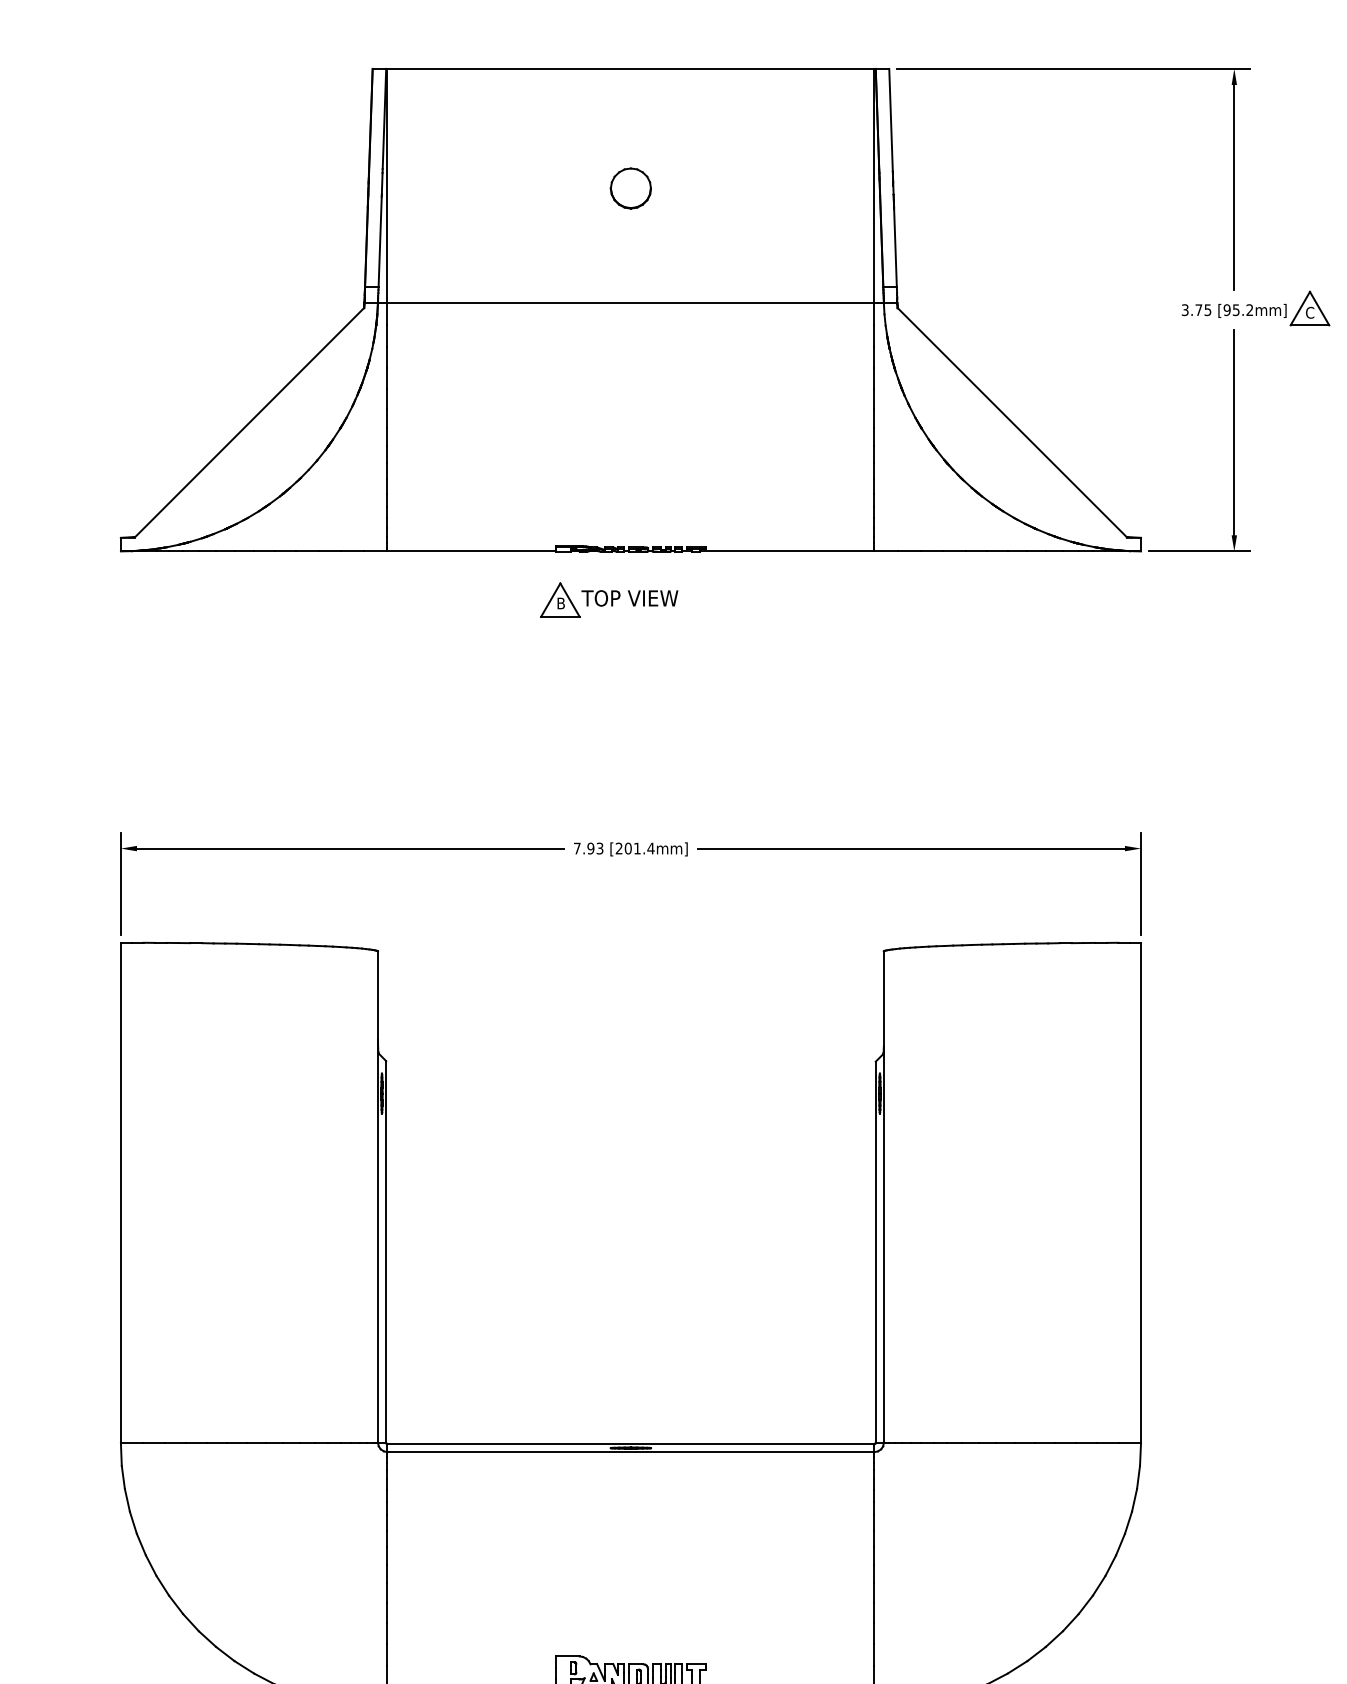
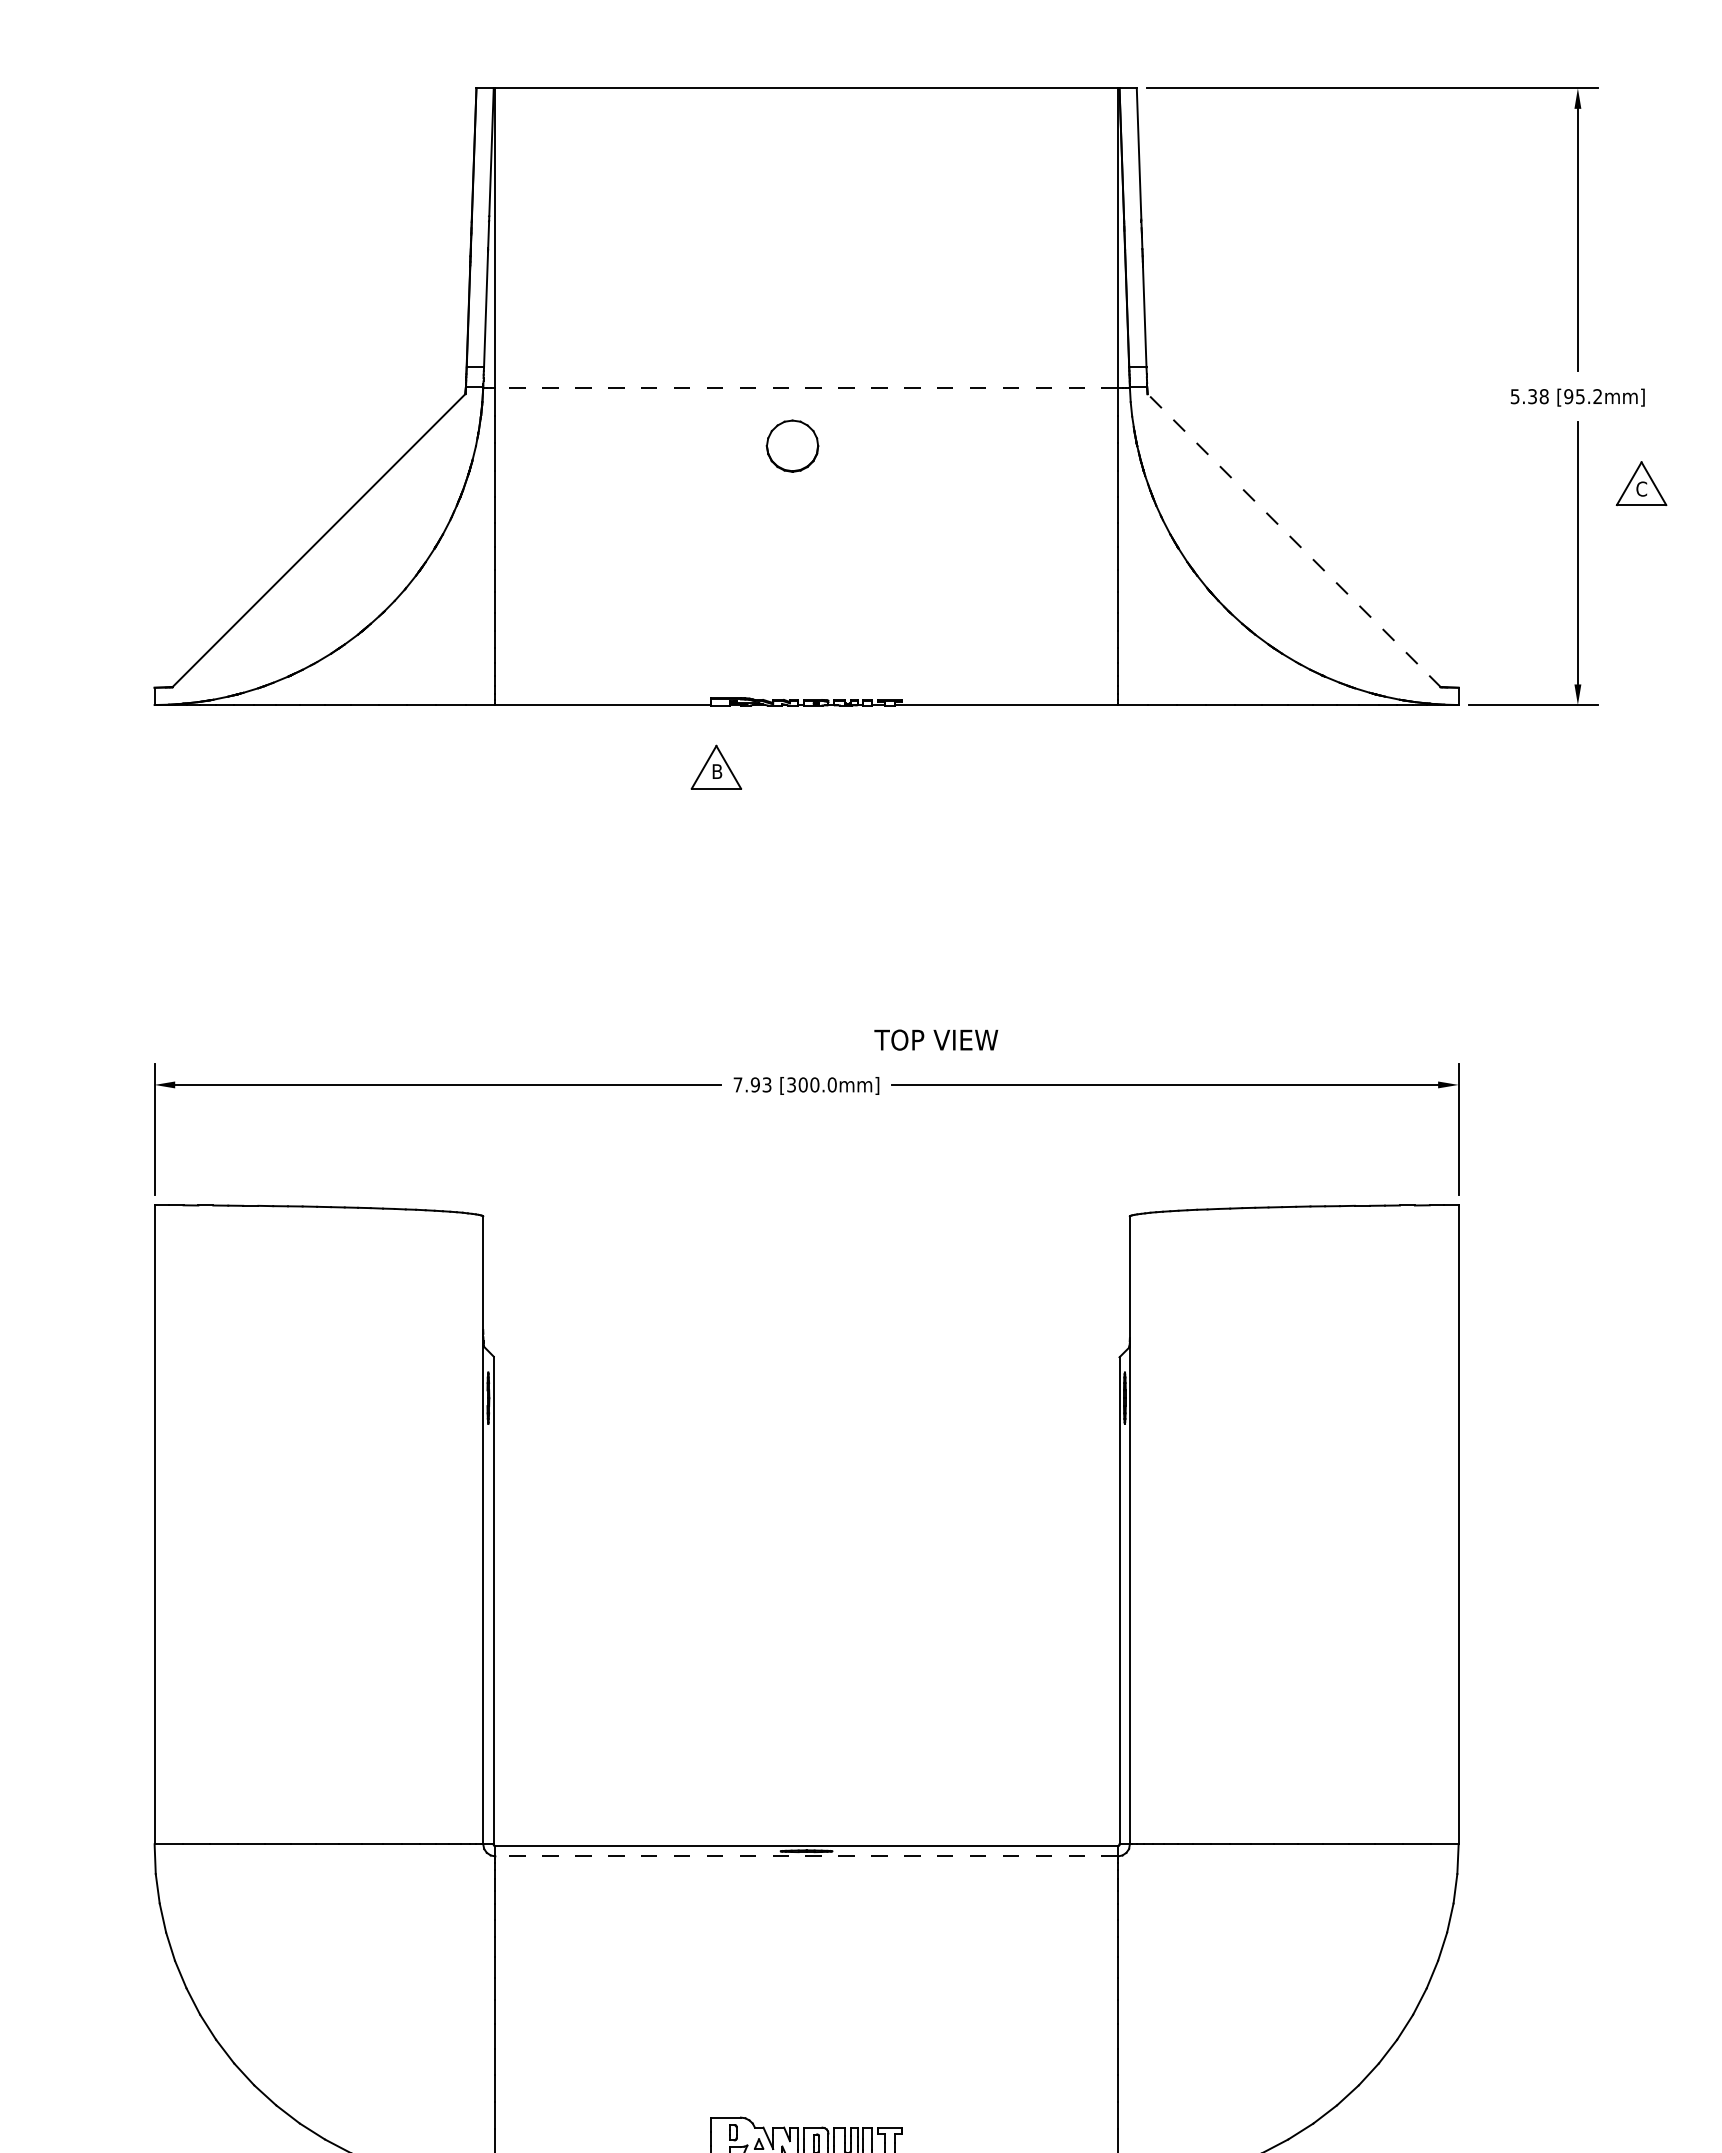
part: (630, 187) -> (792, 445), moved
line: (630, 302) -> (806, 387), solid -> dashed
part: (1309, 308) -> (1641, 483), moved
text: (1196, 310) -> (1529, 396), 3.75 -> 5.38
line: (1011, 422) -> (1293, 540), solid -> dashed
text: (630, 597) -> (936, 1039), moved
text: (635, 848) -> (812, 1084), [201.4mm] -> [300.0mm]
line: (630, 1452) -> (806, 1856), solid -> dashed

